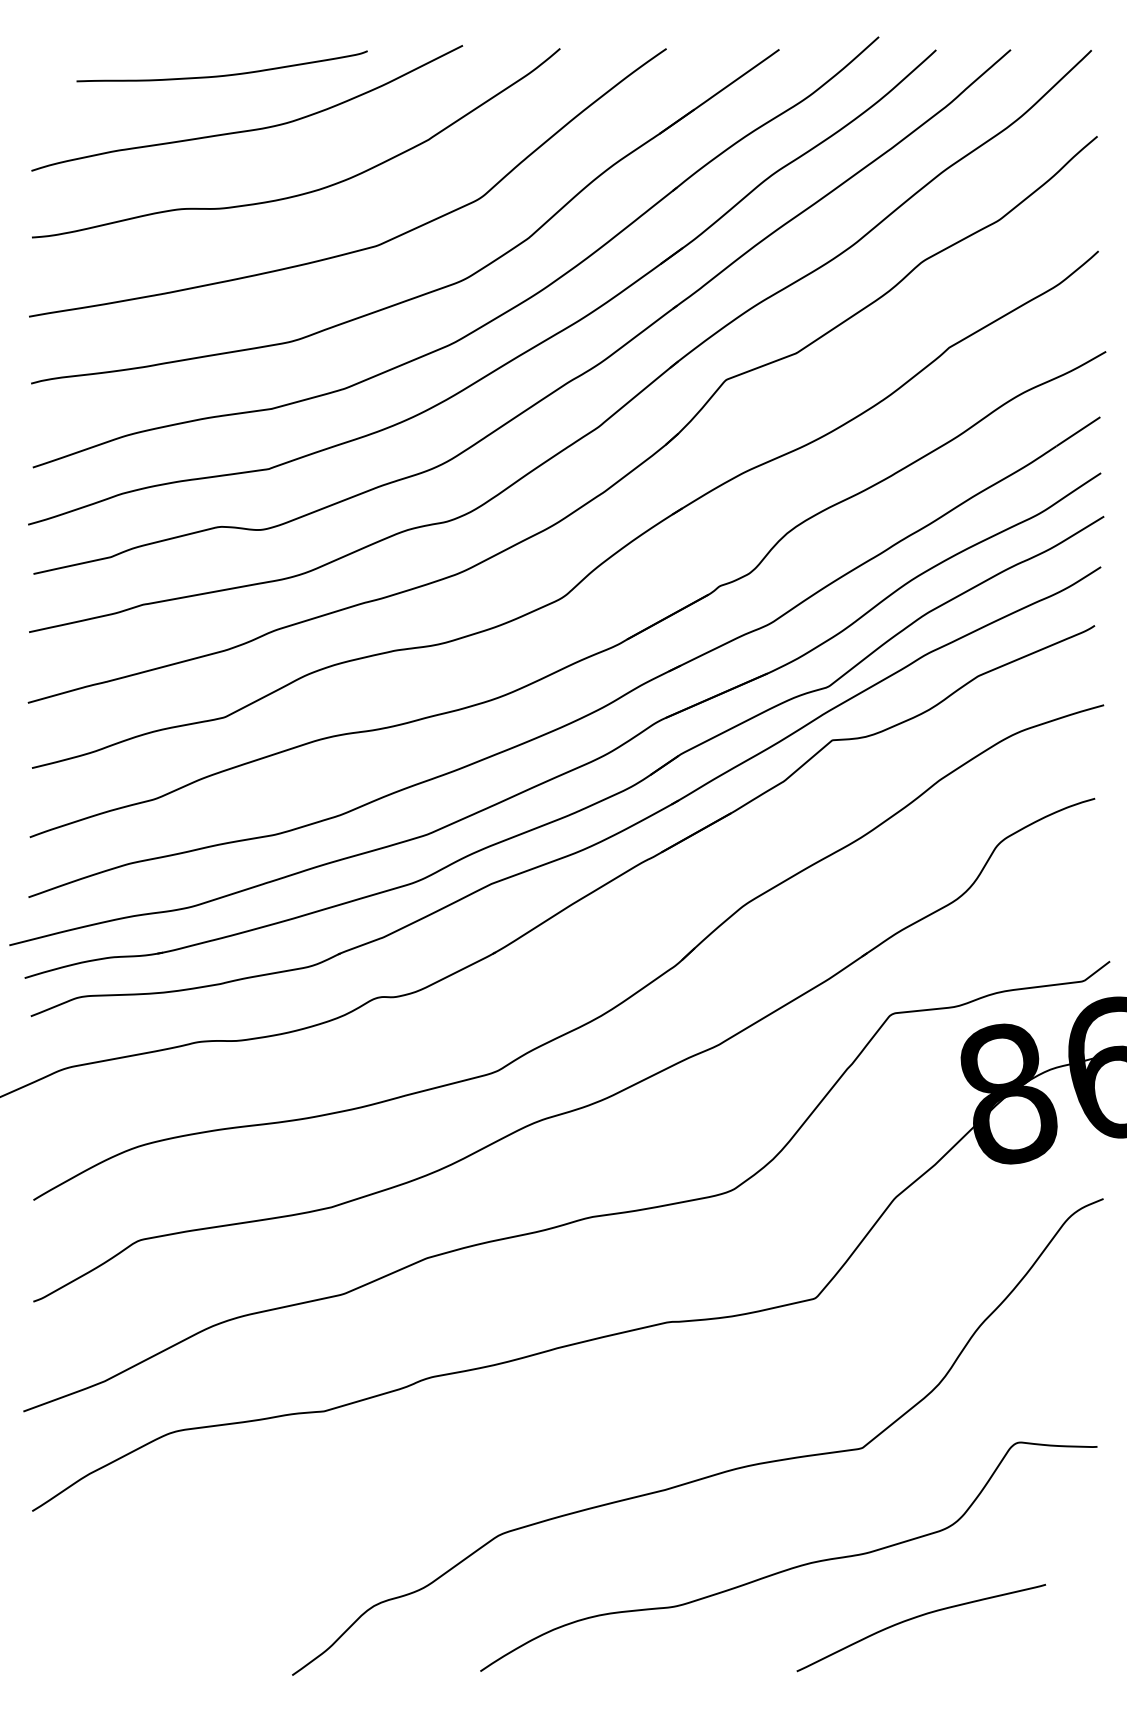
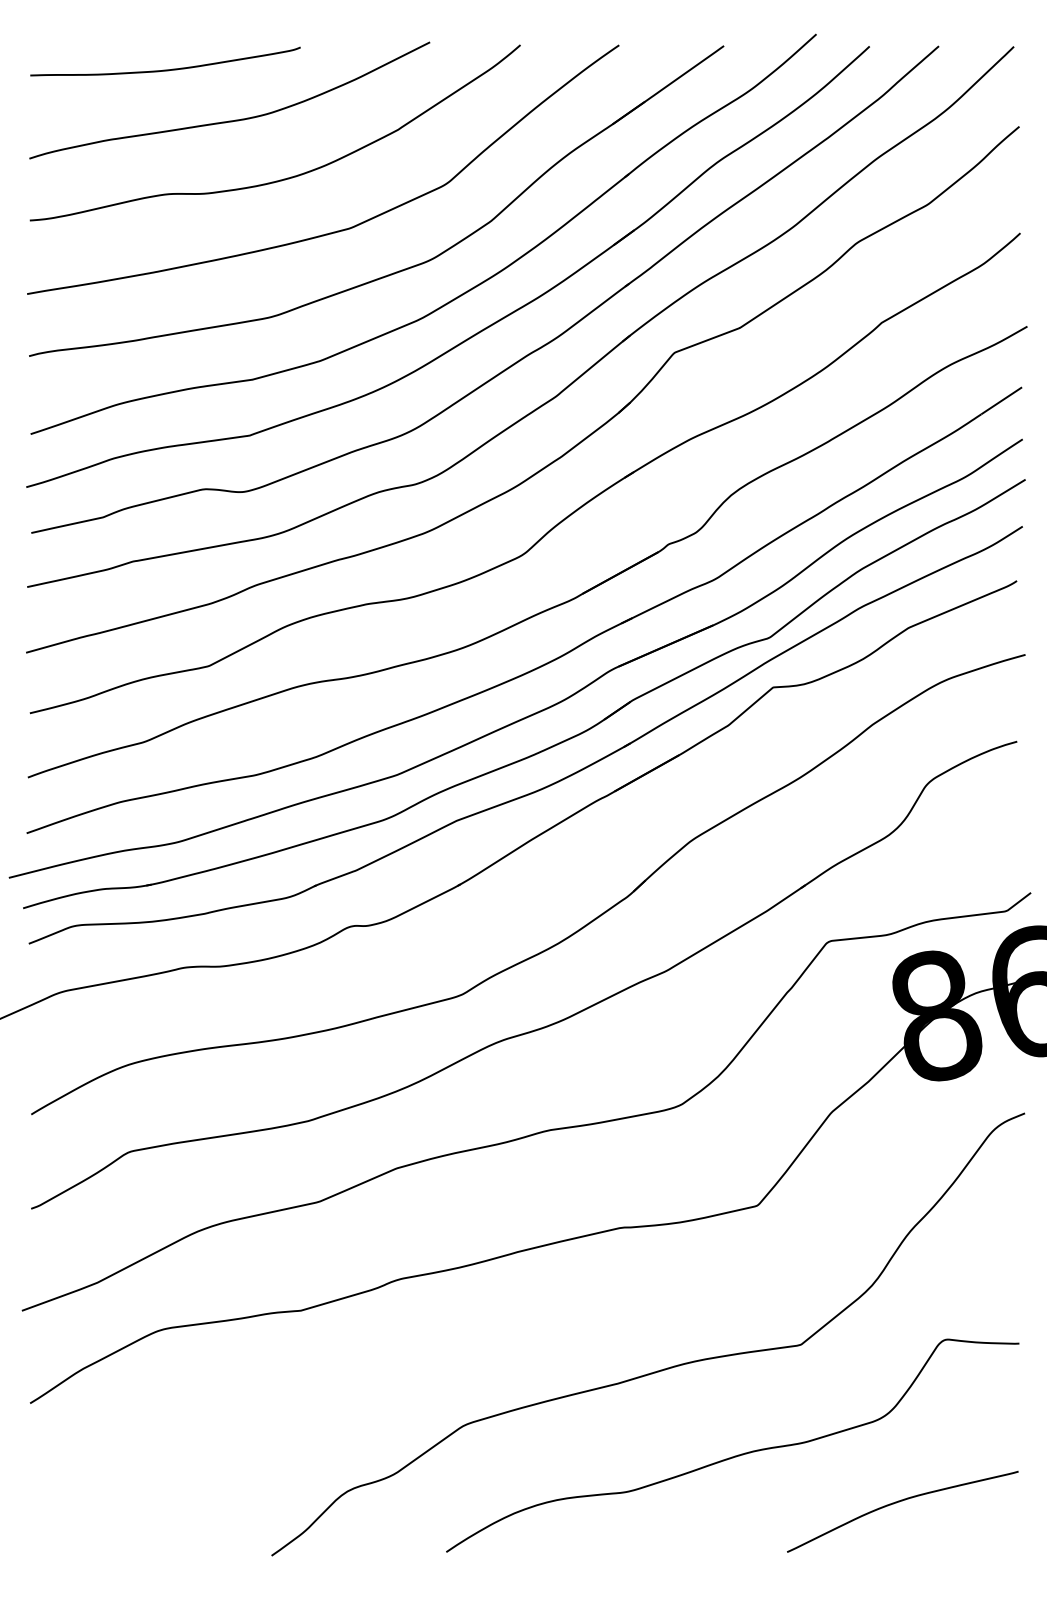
curve: (222, 74) -> (165, 69), moved
curve: (917, 1617) -> (899, 1502), moved

